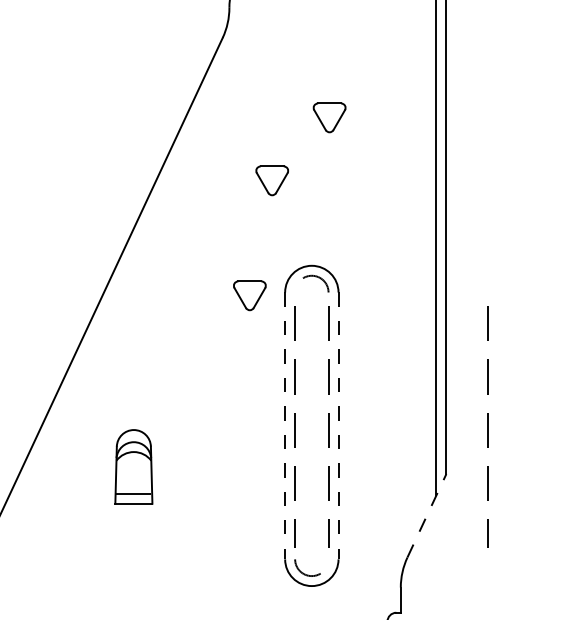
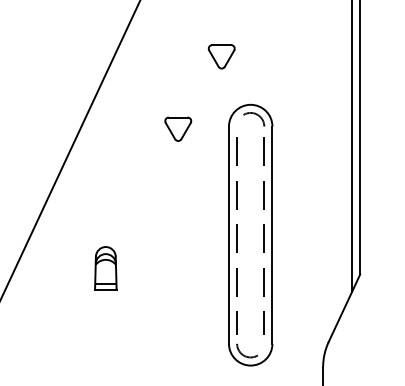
part: (271, 180) -> (221, 56), moved
part: (249, 295) -> (177, 129), moved
line: (285, 426) -> (229, 235), dashed -> solid
line: (338, 426) -> (272, 235), dashed -> solid
line: (487, 426) -> (393, 235), removed
part: (133, 466) -> (105, 268), size x0.71
line: (426, 515) -> (344, 308), dashed -> solid

